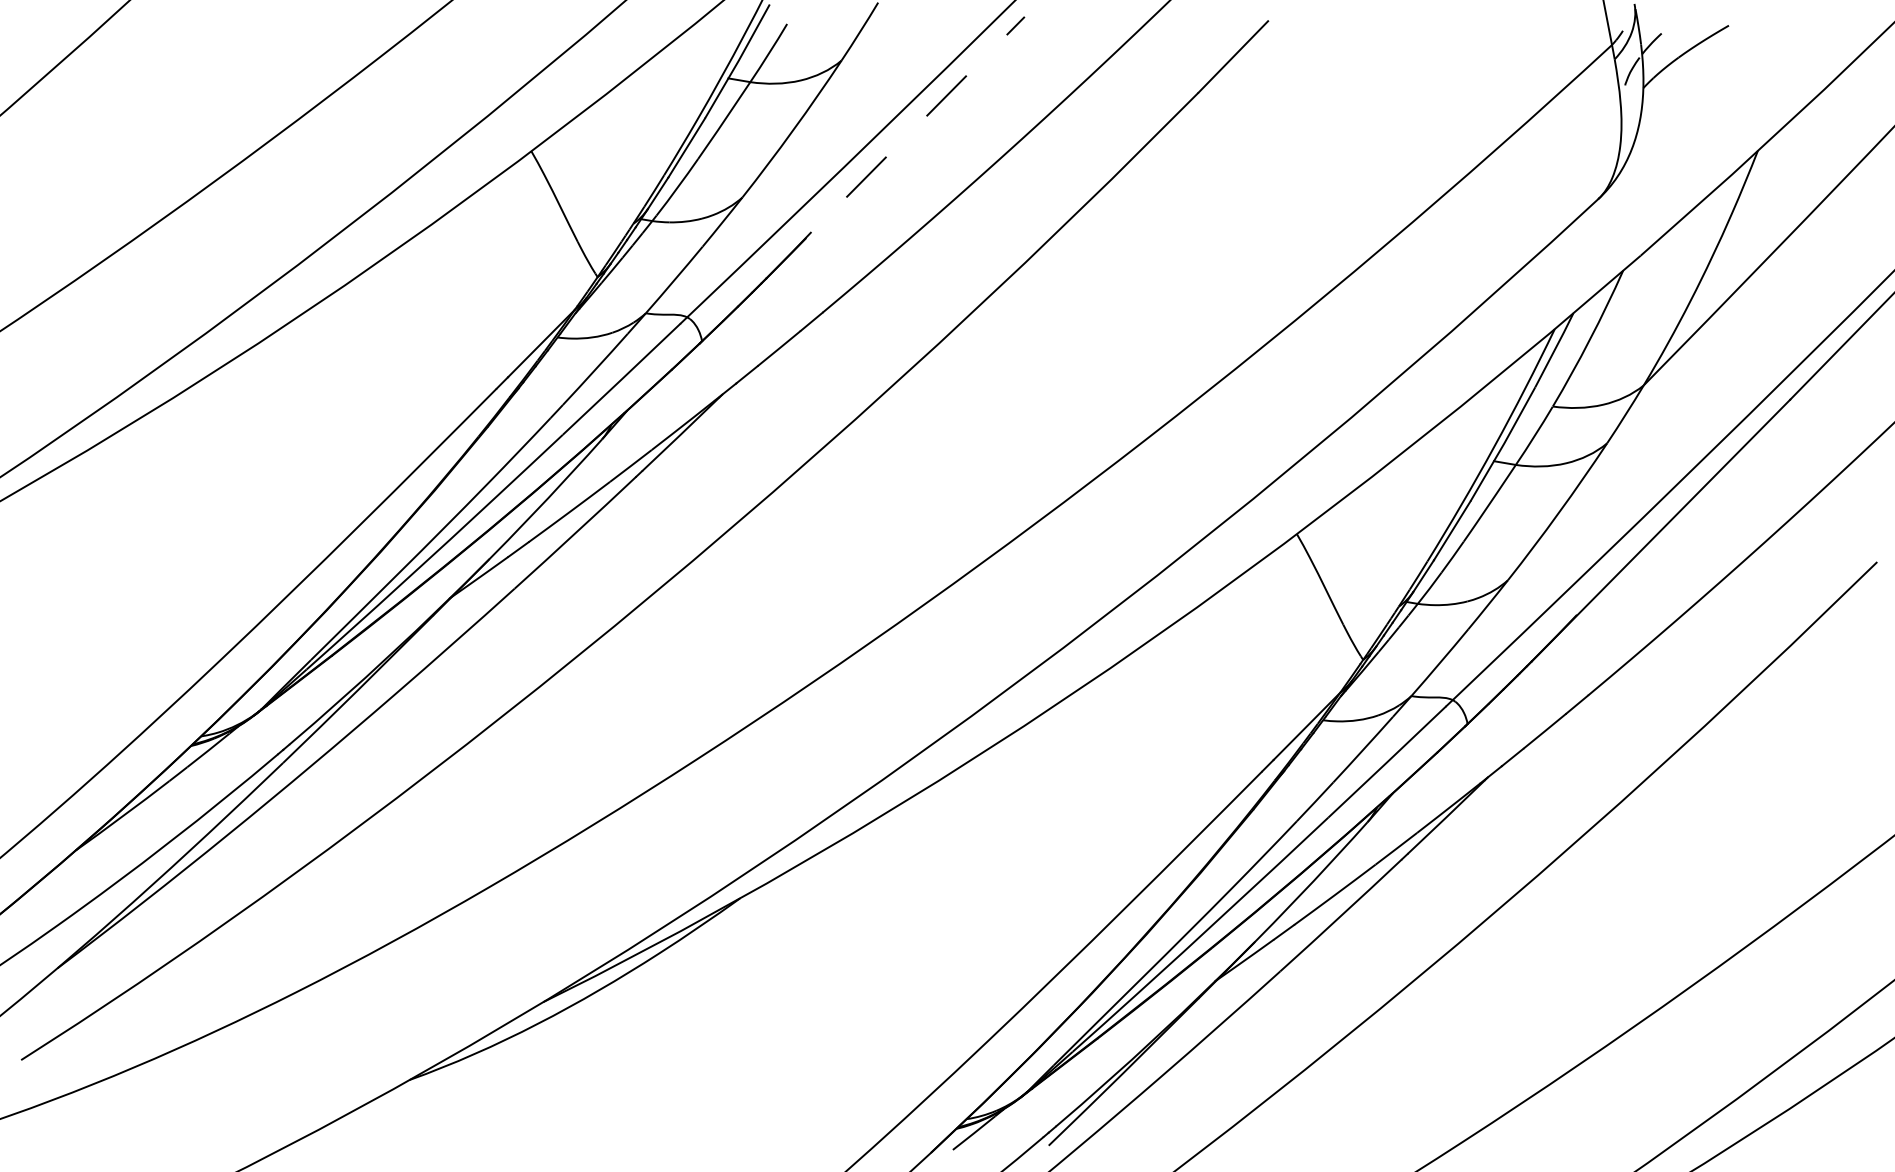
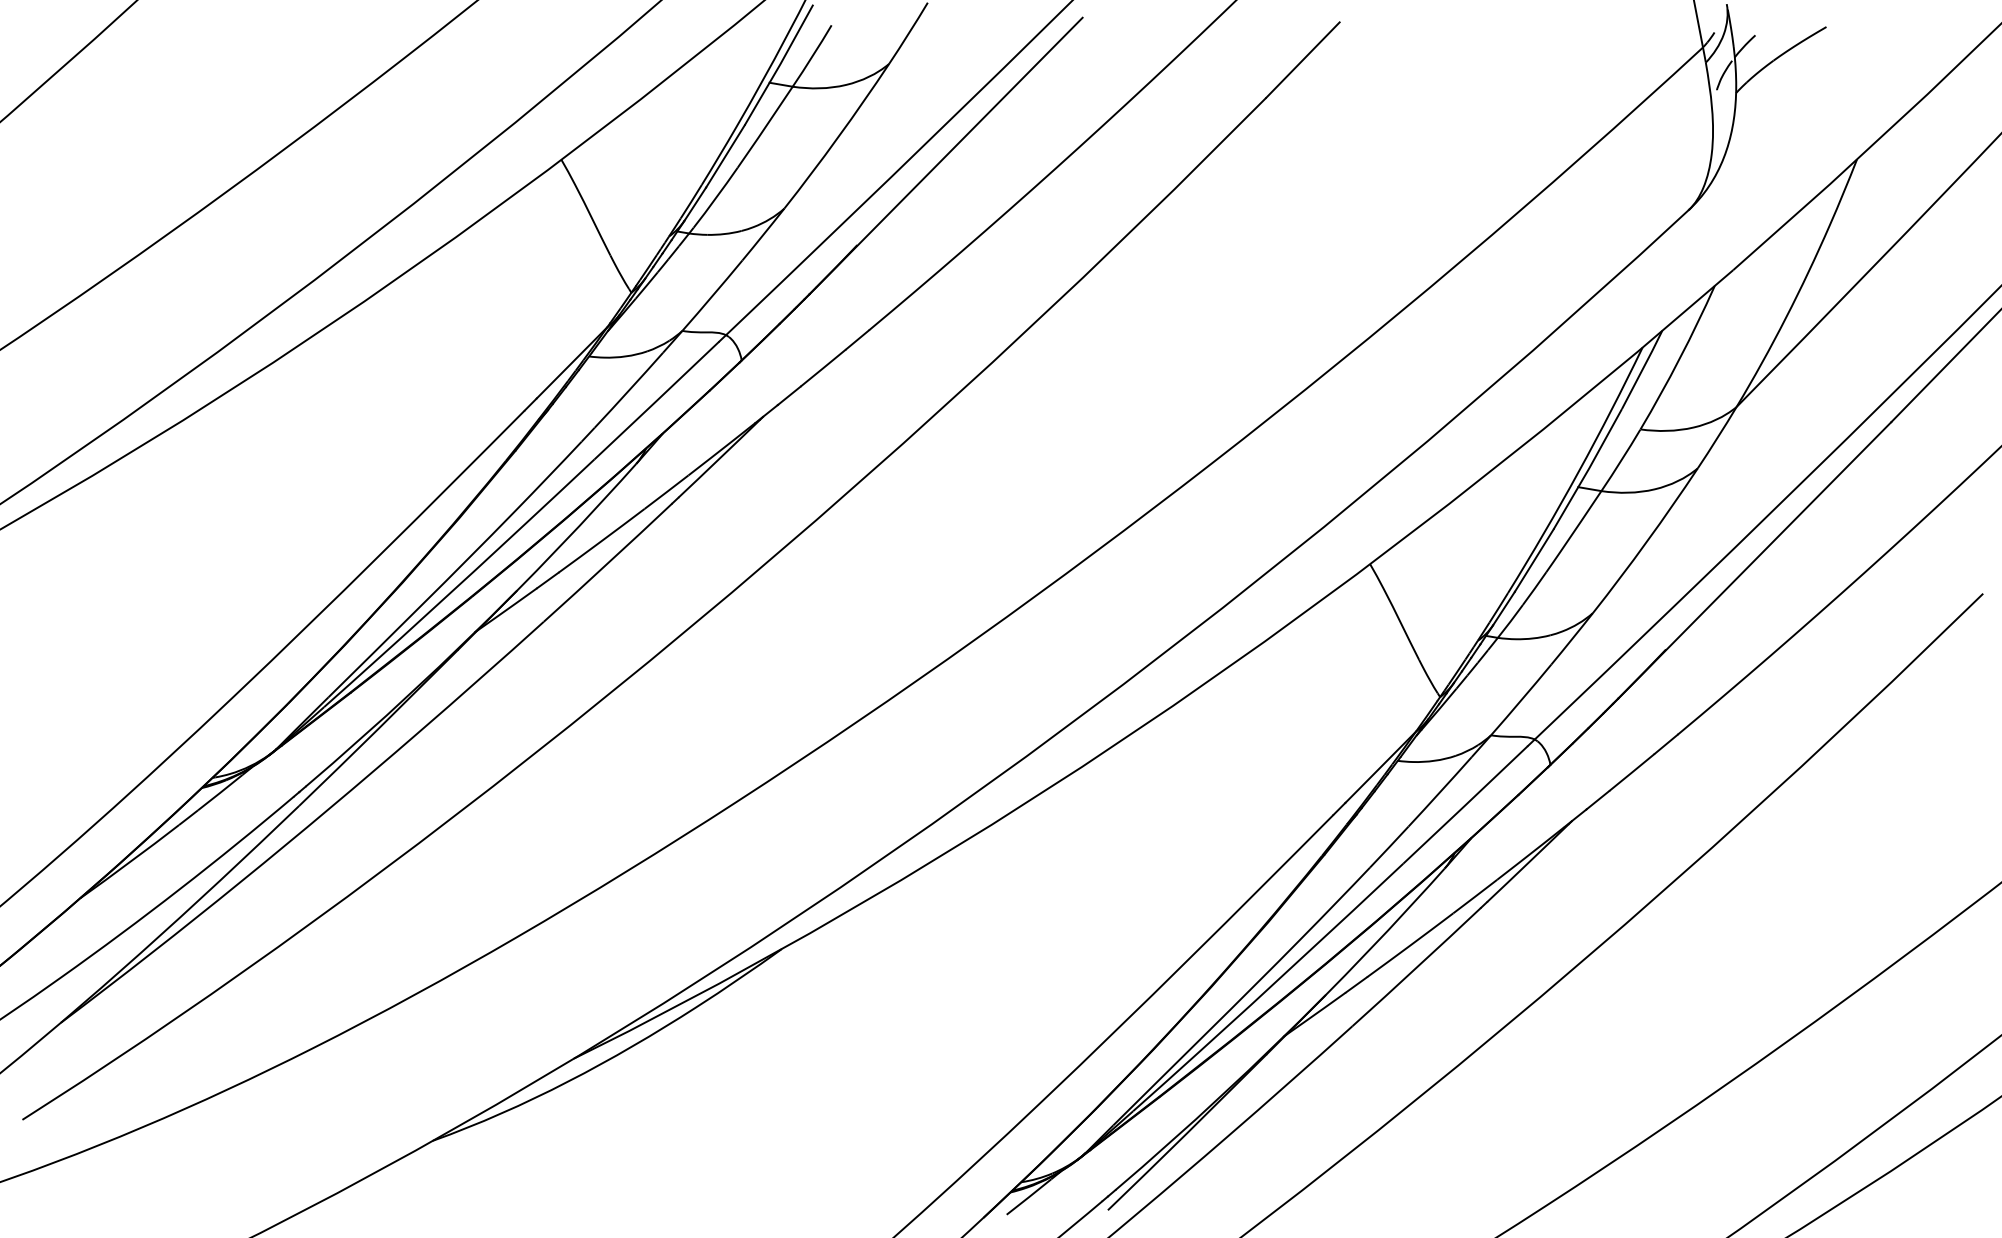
line: (895, 147) -> (946, 155), dashed -> solid

